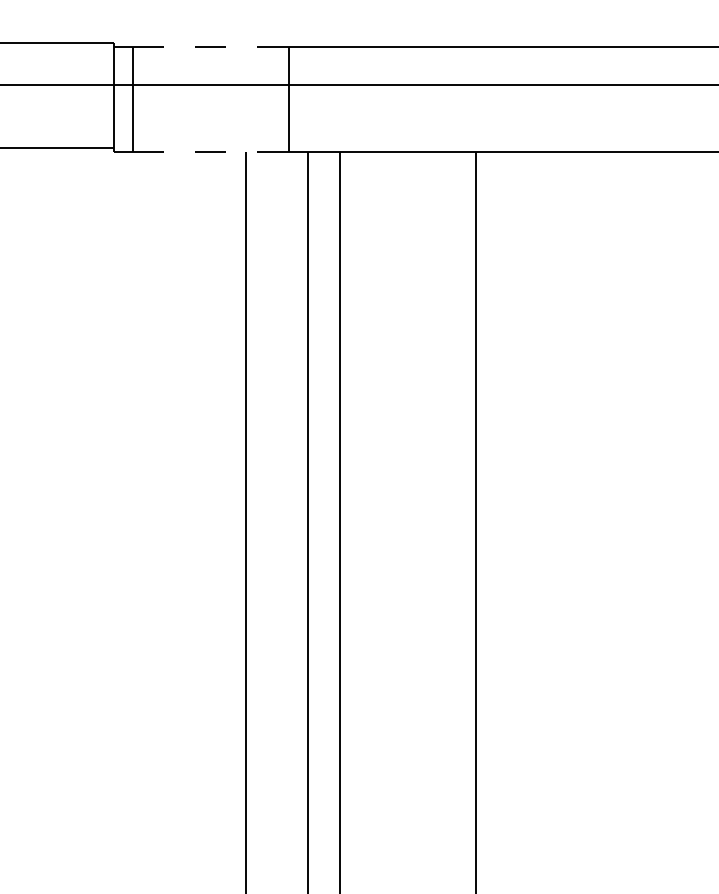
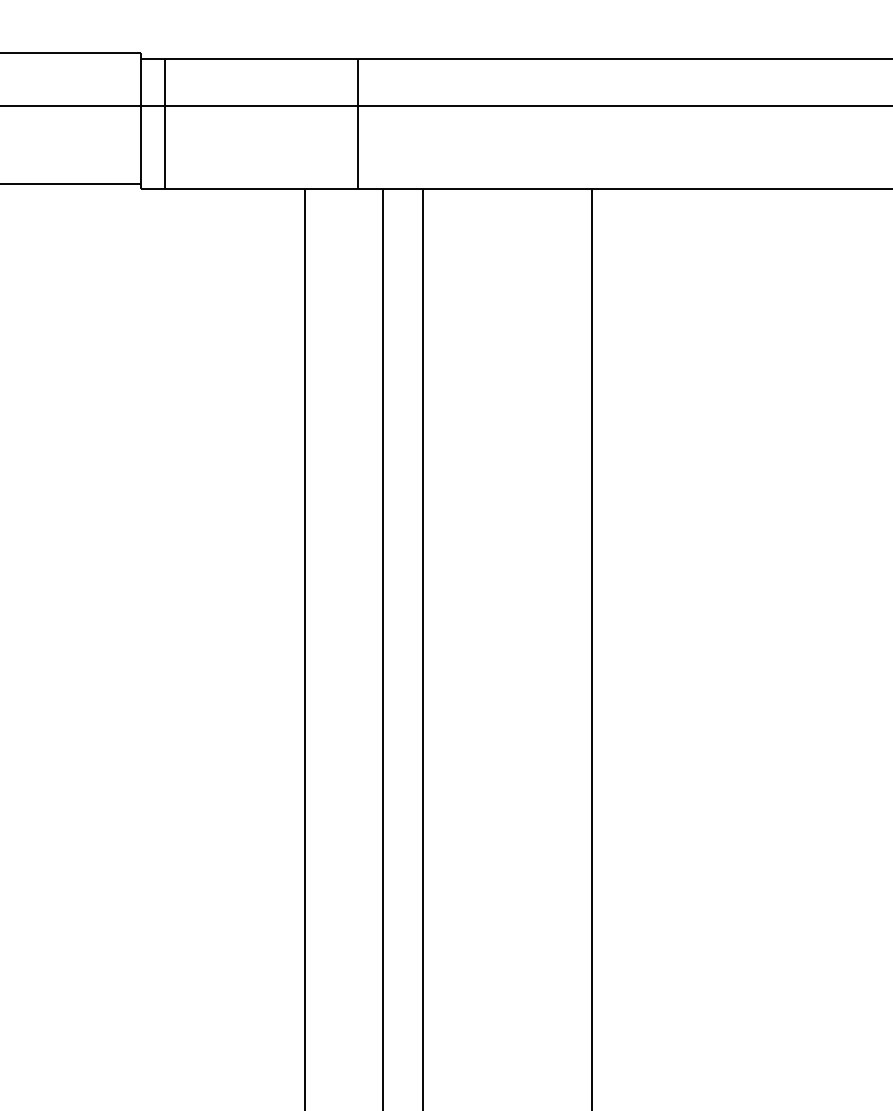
line: (210, 46) -> (261, 58), dashed -> solid
line: (210, 152) -> (261, 189), dashed -> solid

